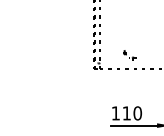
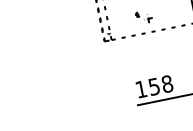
text: (132, 113) -> (161, 85), 110 -> 158

